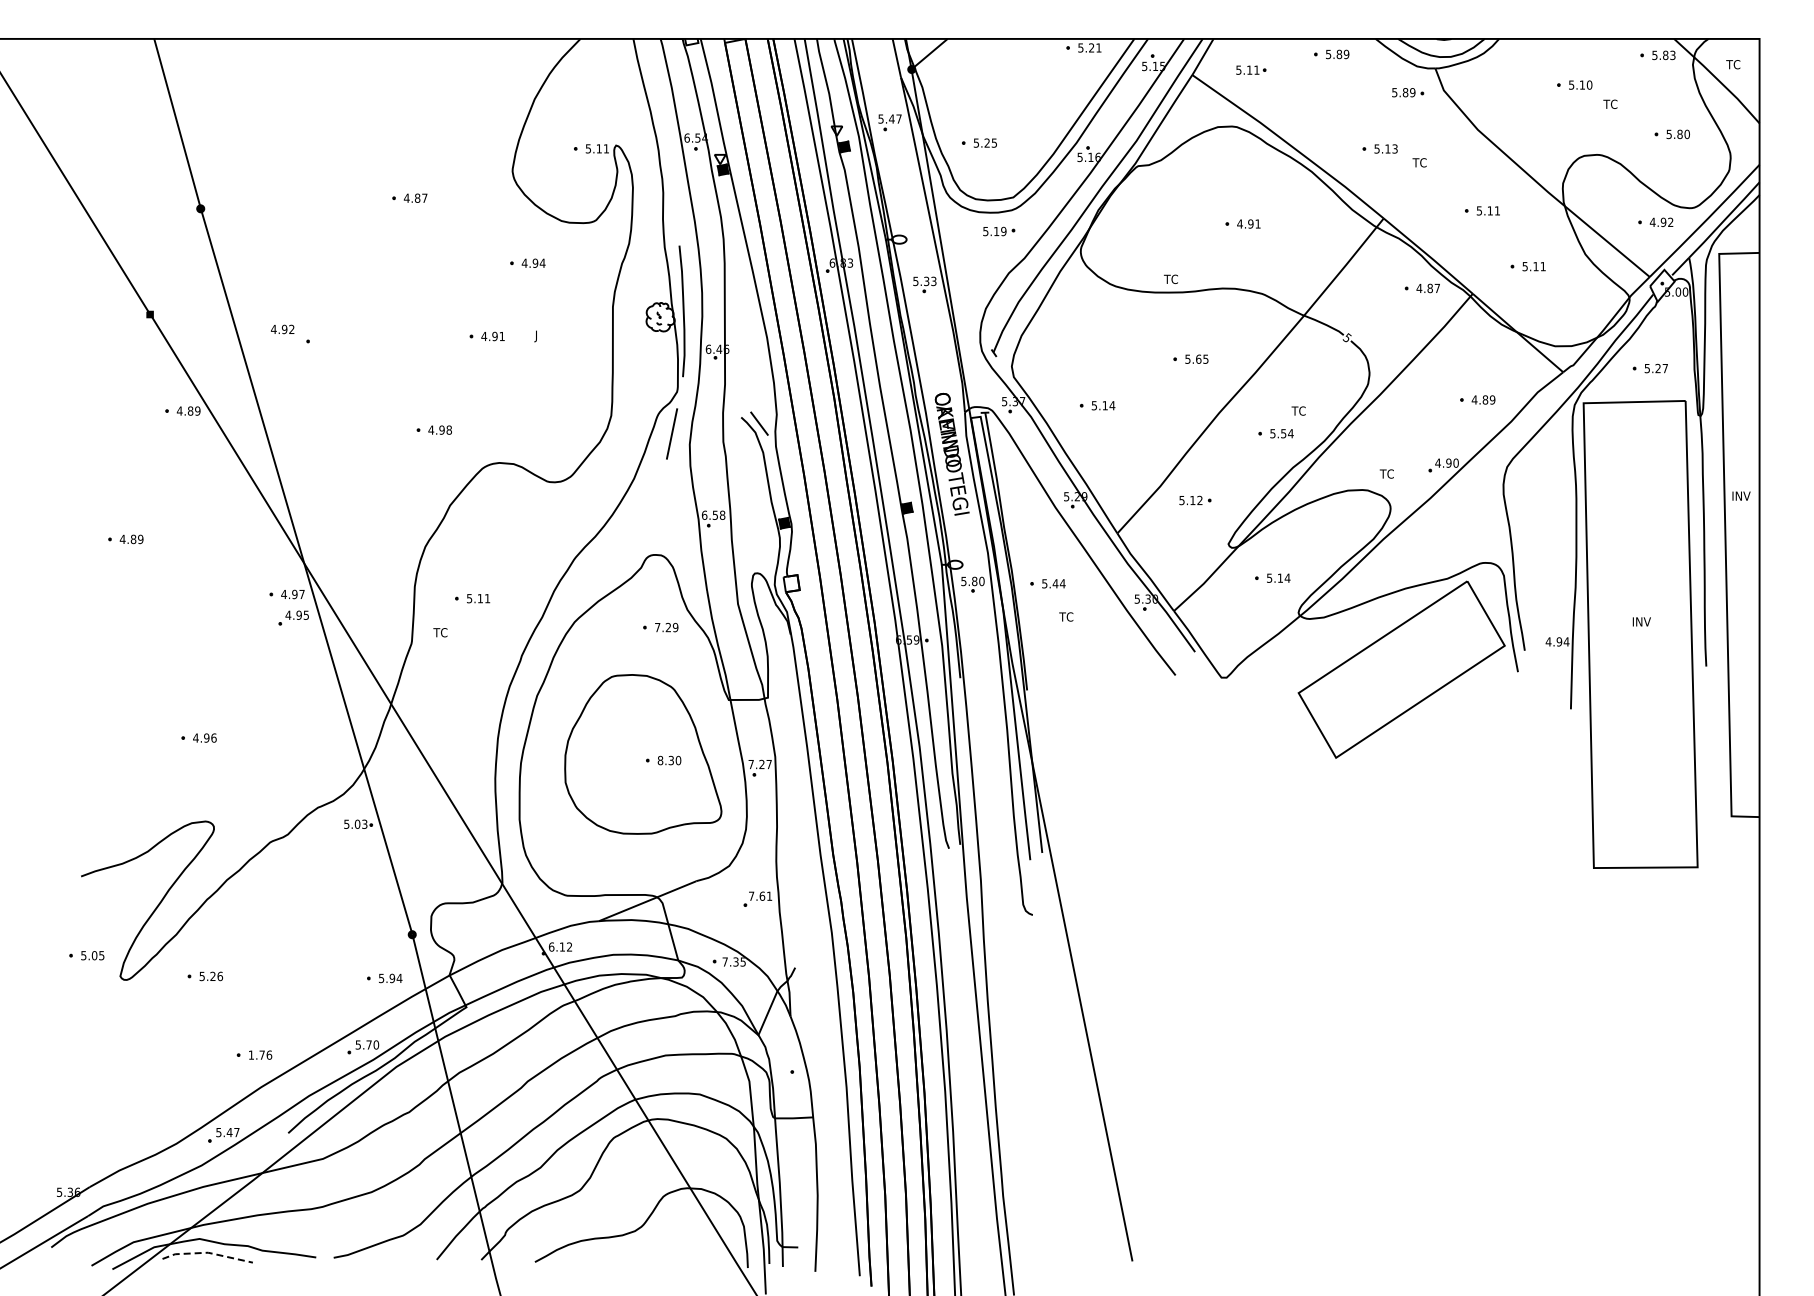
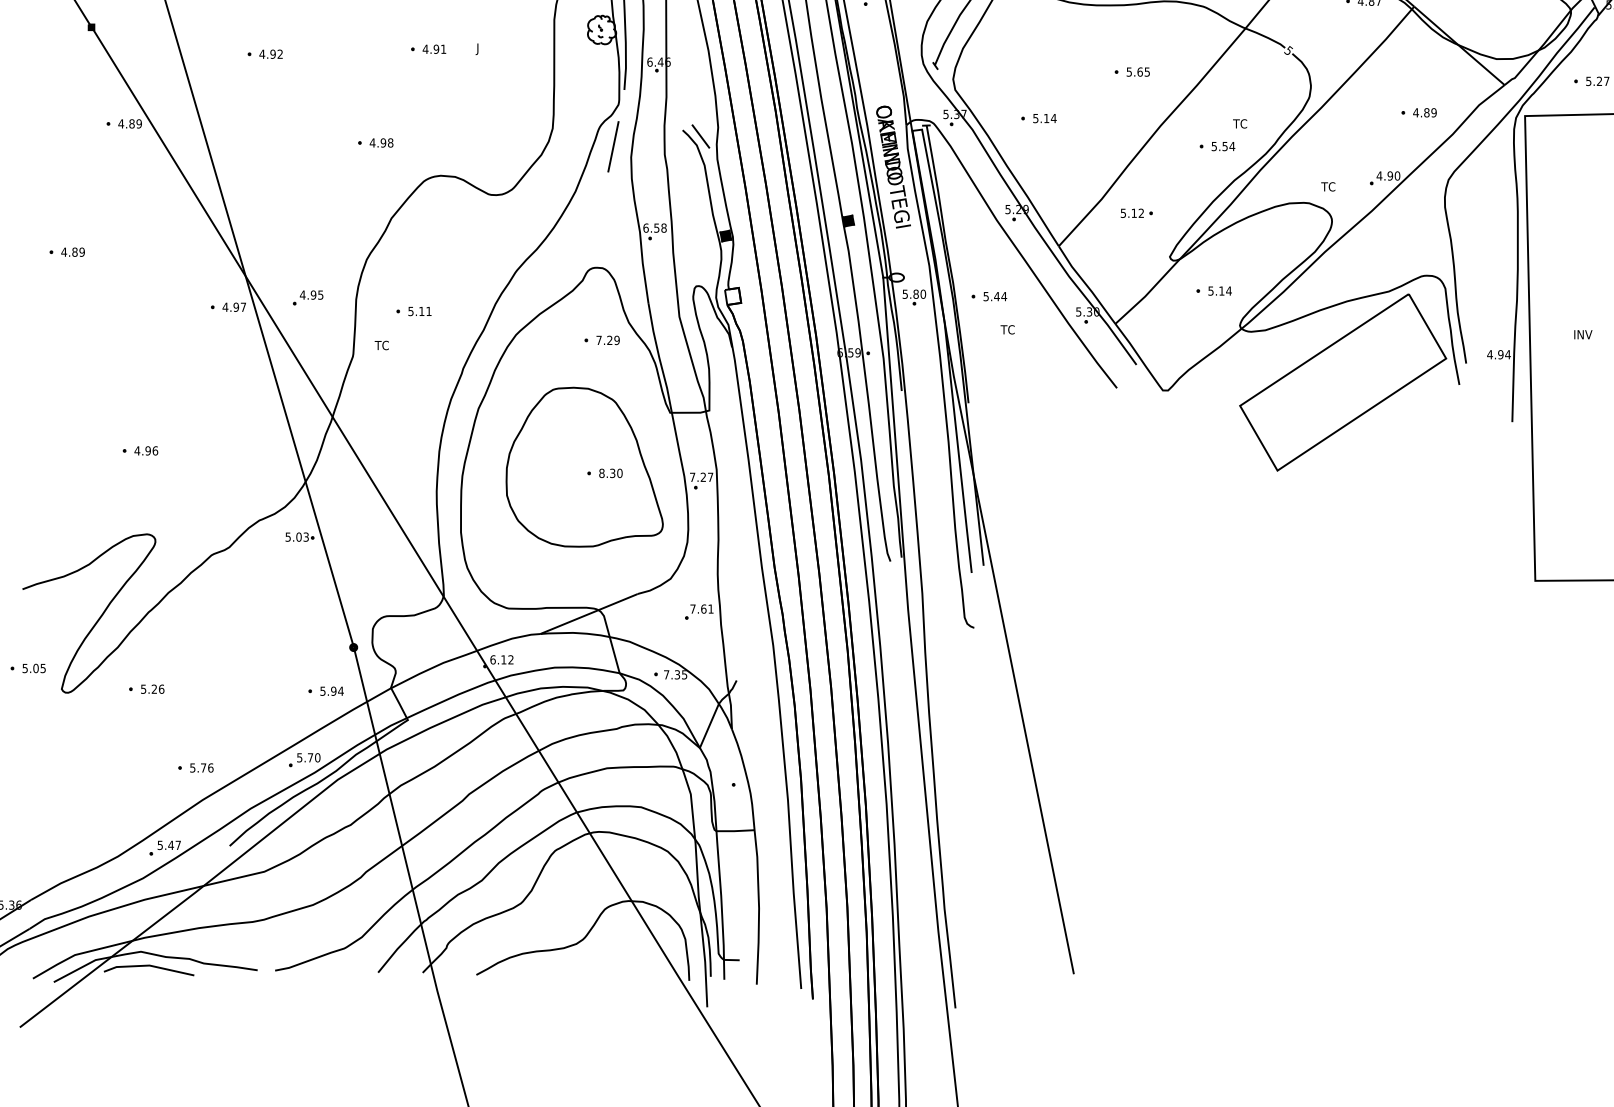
text: (282, 329) -> (270, 54), moved
part: (293, 617) -> (307, 297), moved
text: (250, 1054) -> (191, 767), 1.76 -> 5.76
line: (207, 1252) -> (148, 965), dashed -> solid

